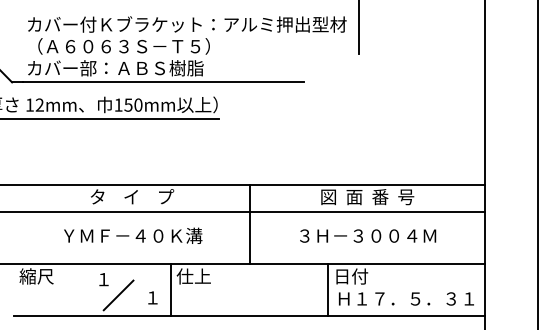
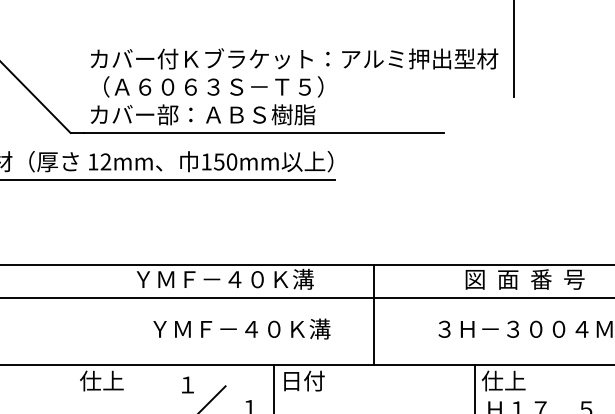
text: (133, 196) -> (225, 278), タ    イ    プ -> ＹＭＦ－４０Ｋ溝
text: (133, 235) -> (242, 328), moved
text: (36, 276) -> (101, 381), 縮尺 -> 仕上
text: (193, 276) -> (302, 381), 仕上 -> 日付
text: (350, 276) -> (503, 381), 日付 -> 仕上

